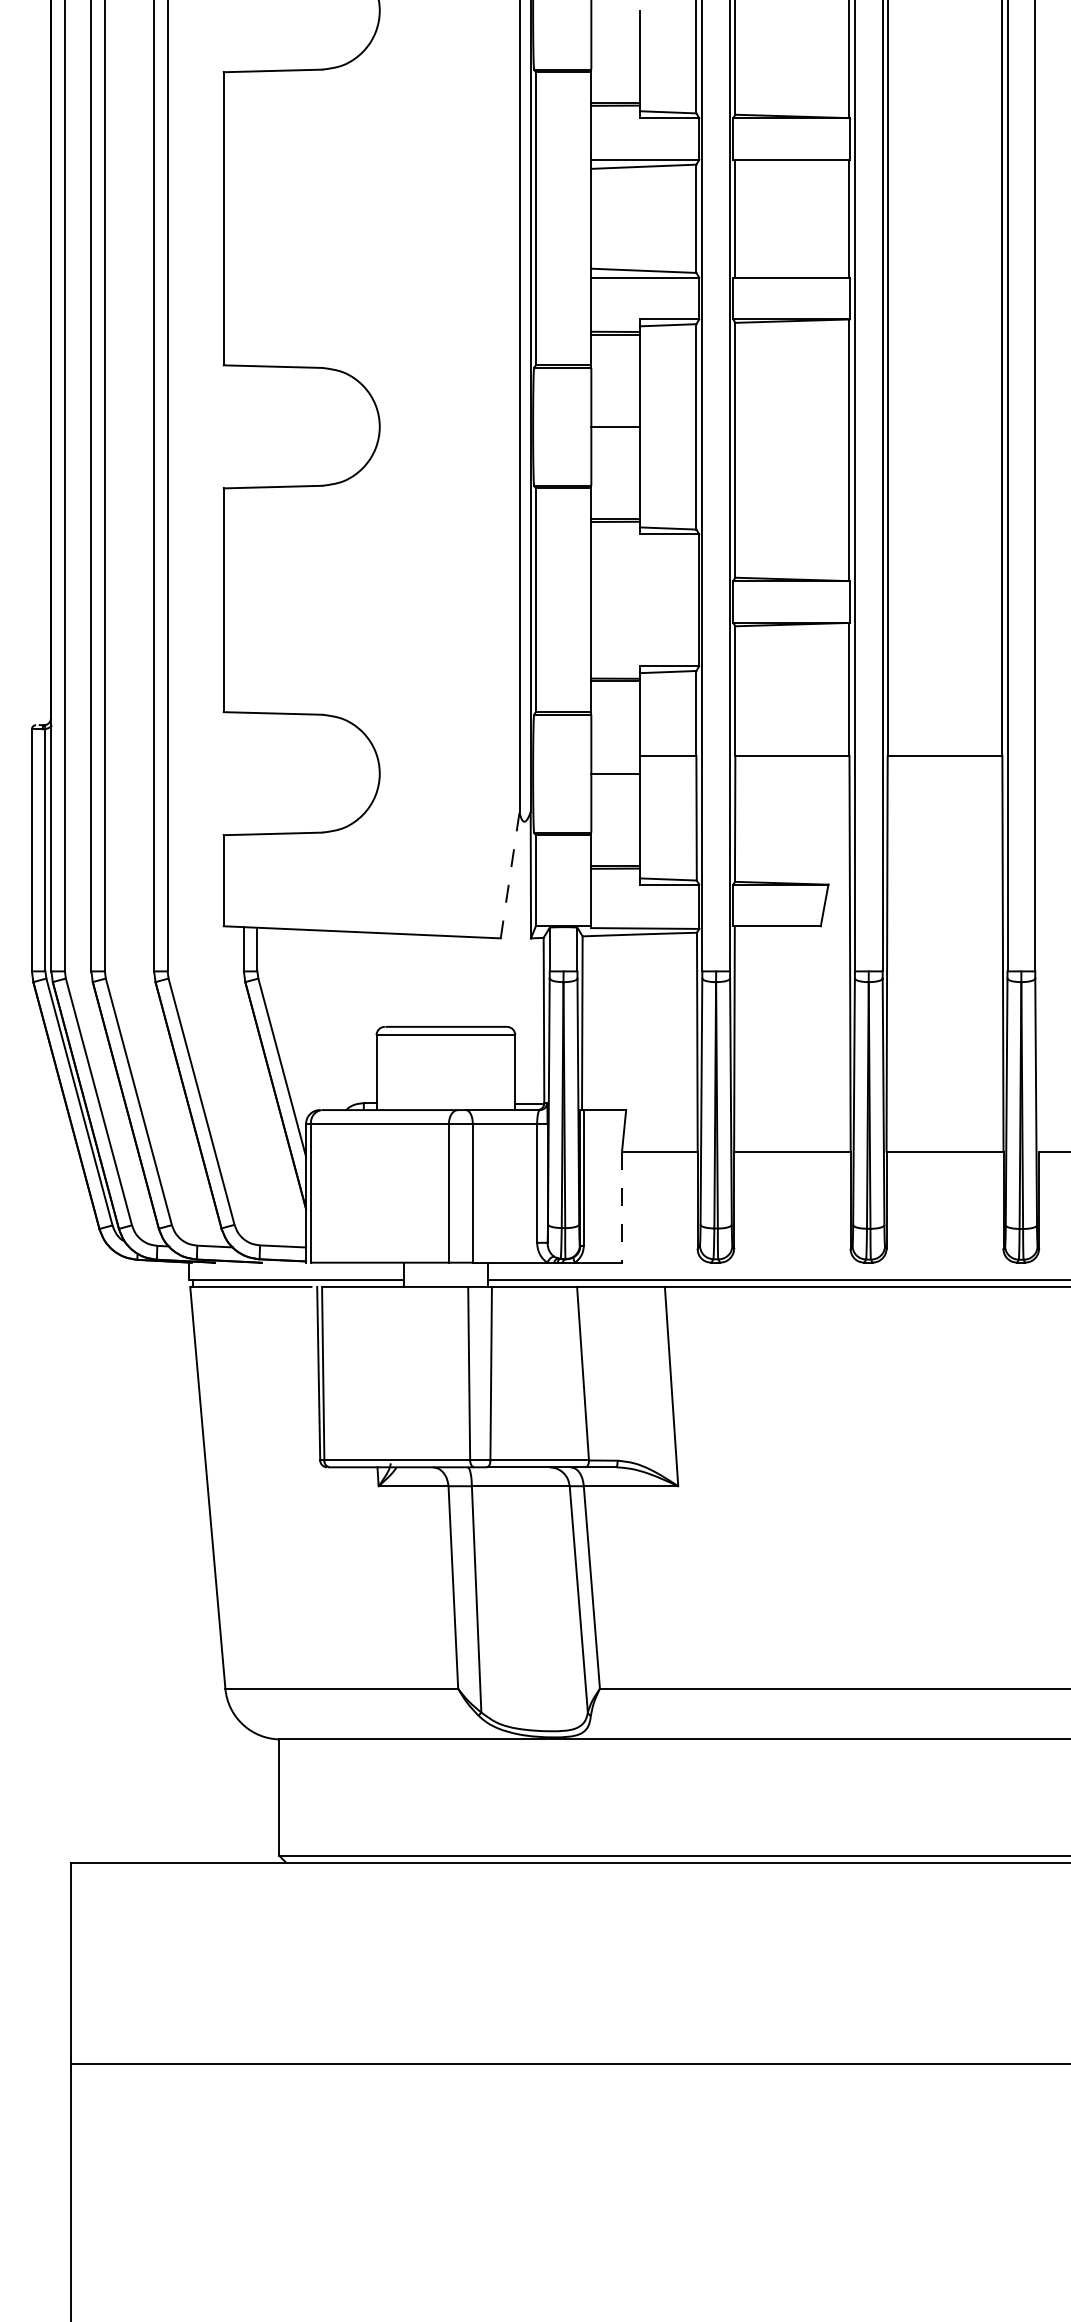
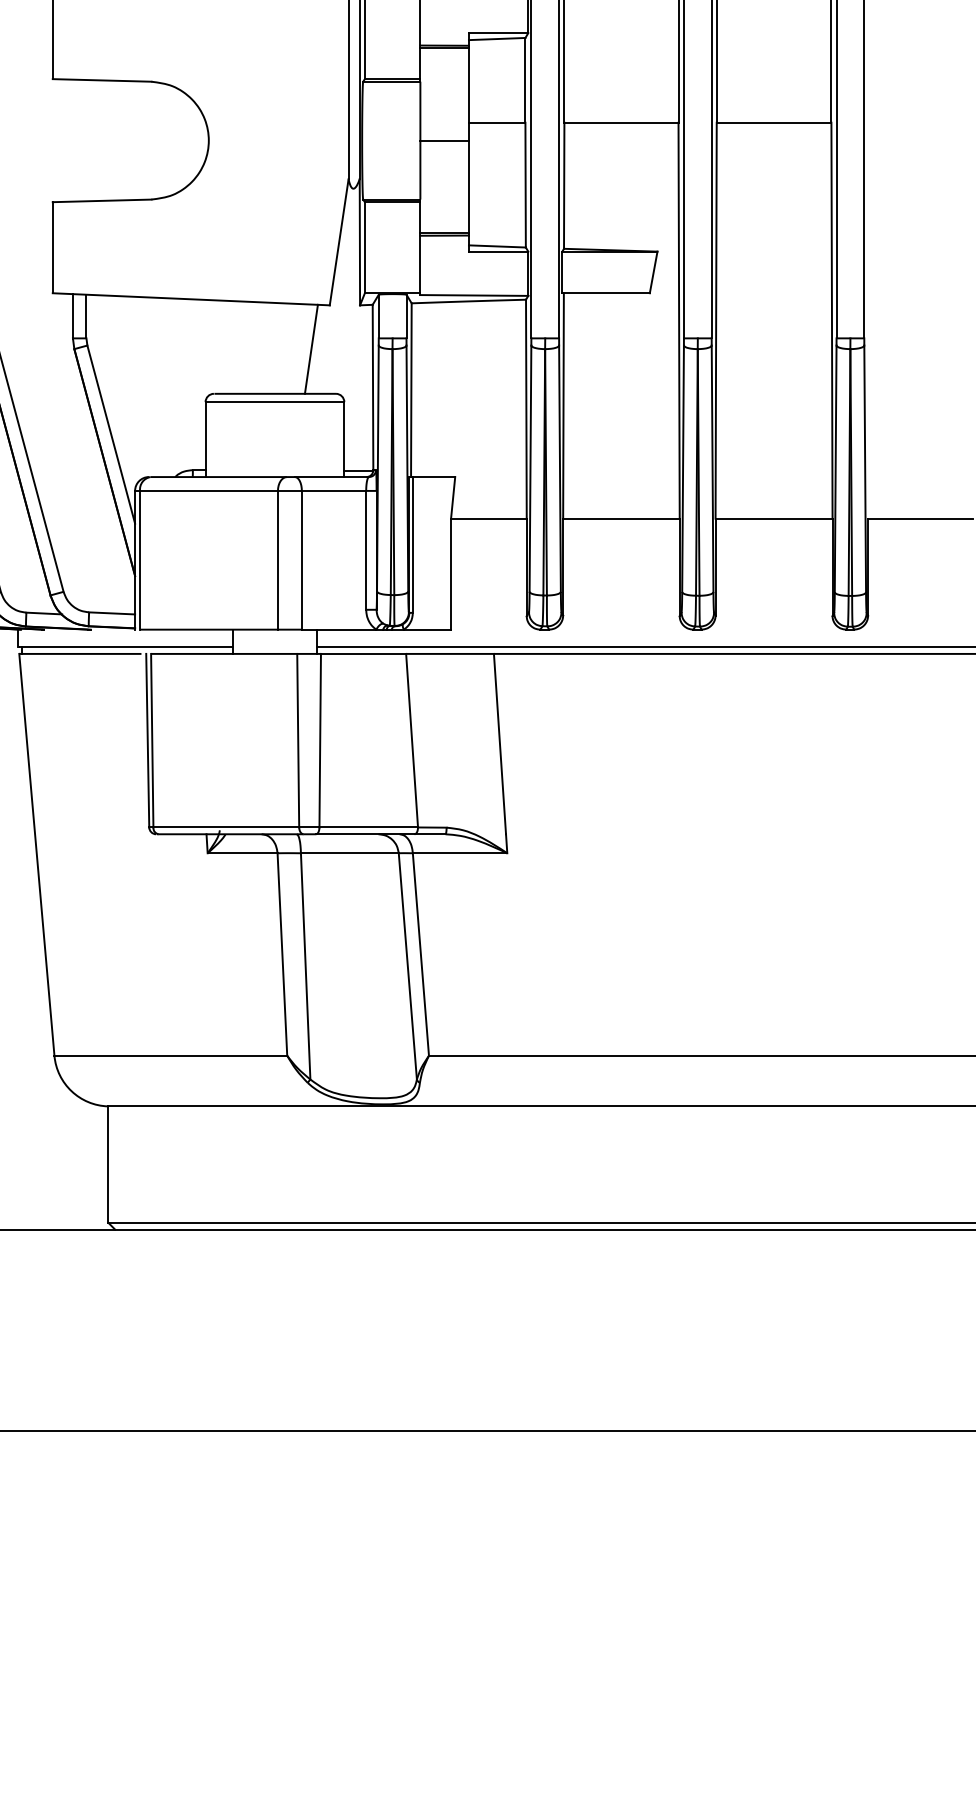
line: (510, 875) -> (339, 242), dashed -> solid
line: (481, 981) -> (310, 348), added
line: (622, 1207) -> (451, 574), dashed -> solid

